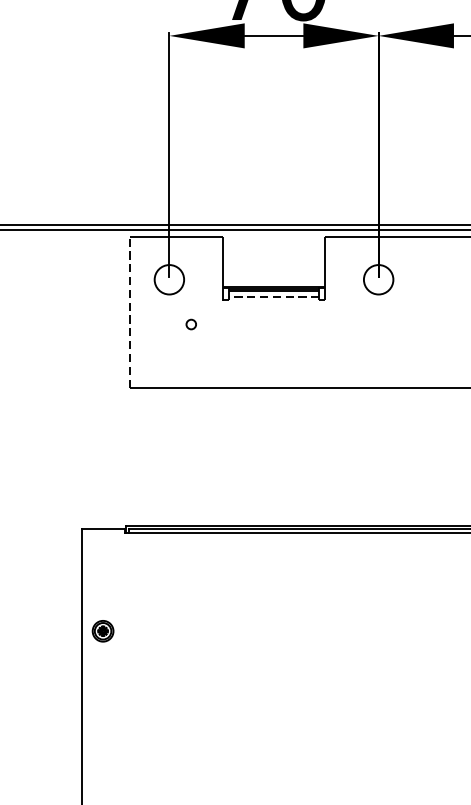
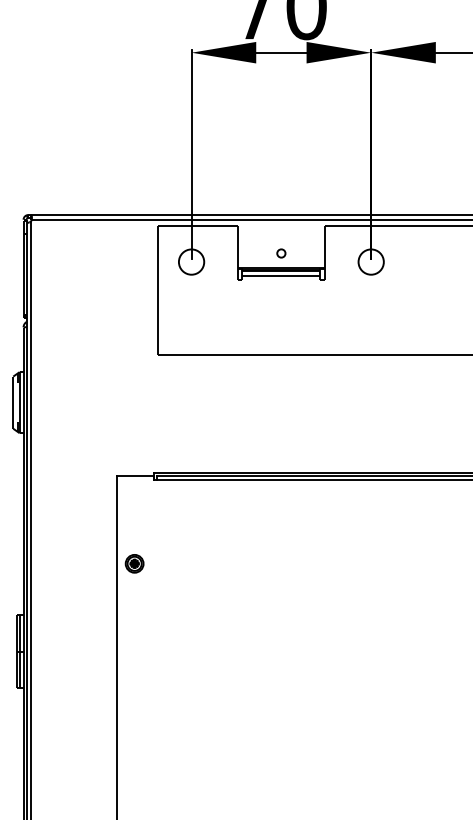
line: (274, 296) -> (281, 276), dashed -> solid
line: (129, 312) -> (157, 290), dashed -> solid
part: (191, 324) -> (281, 253), moved

